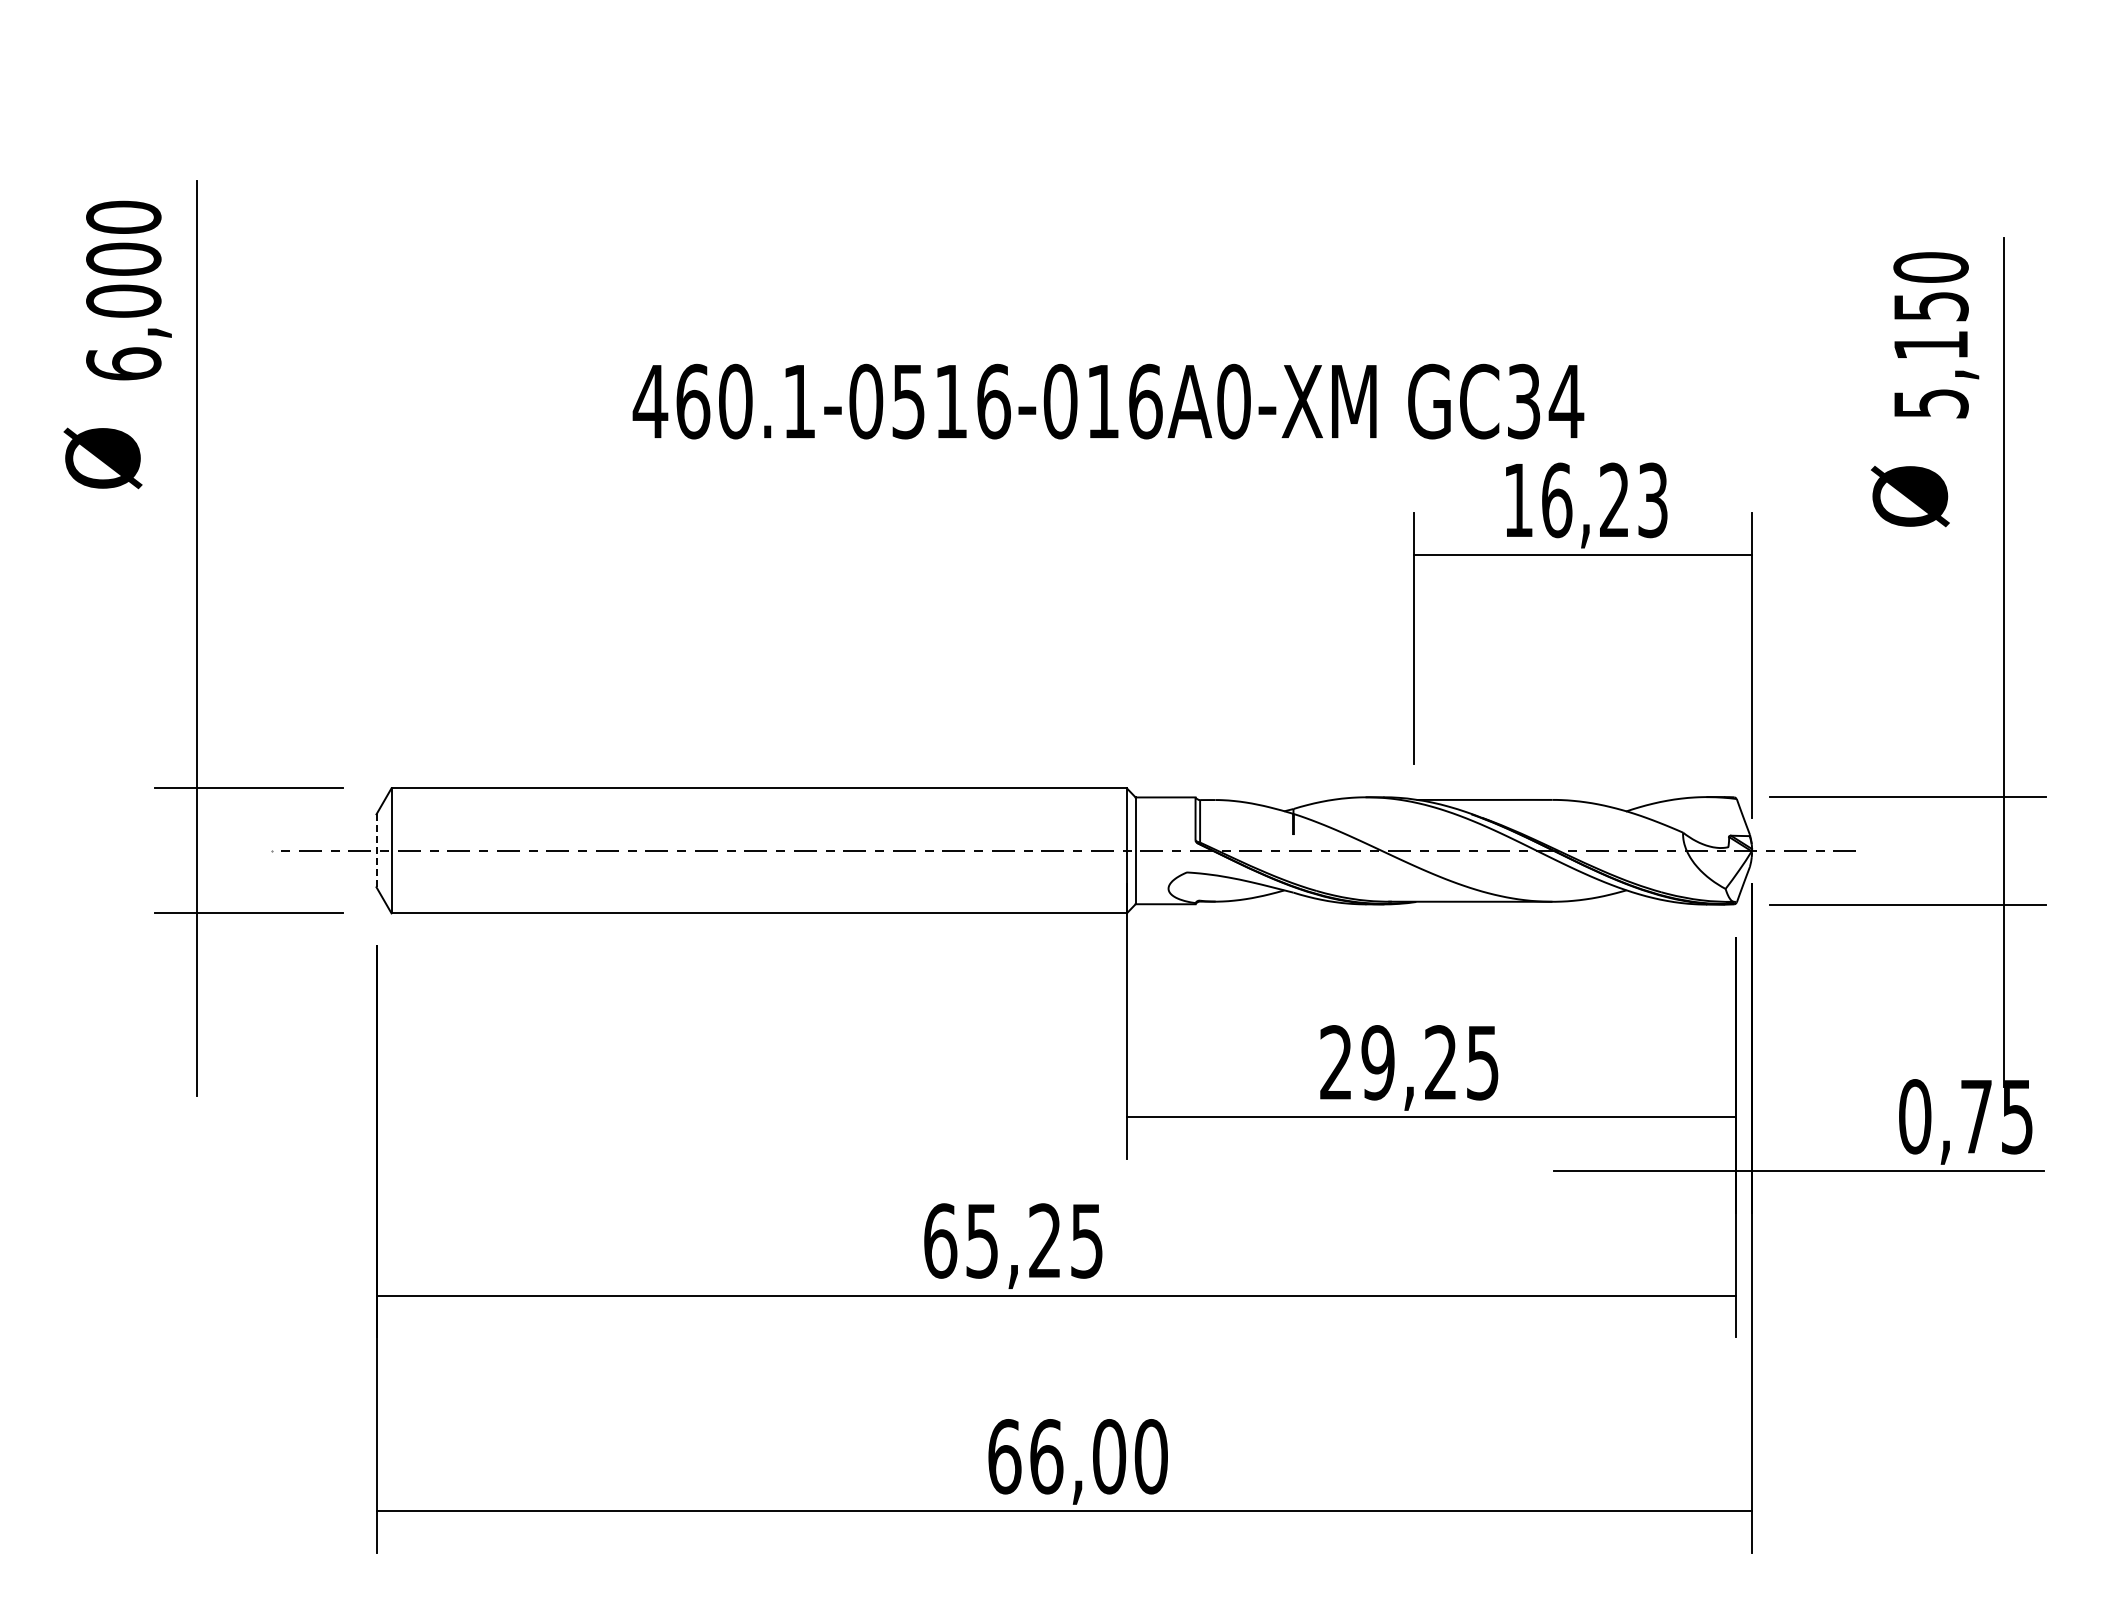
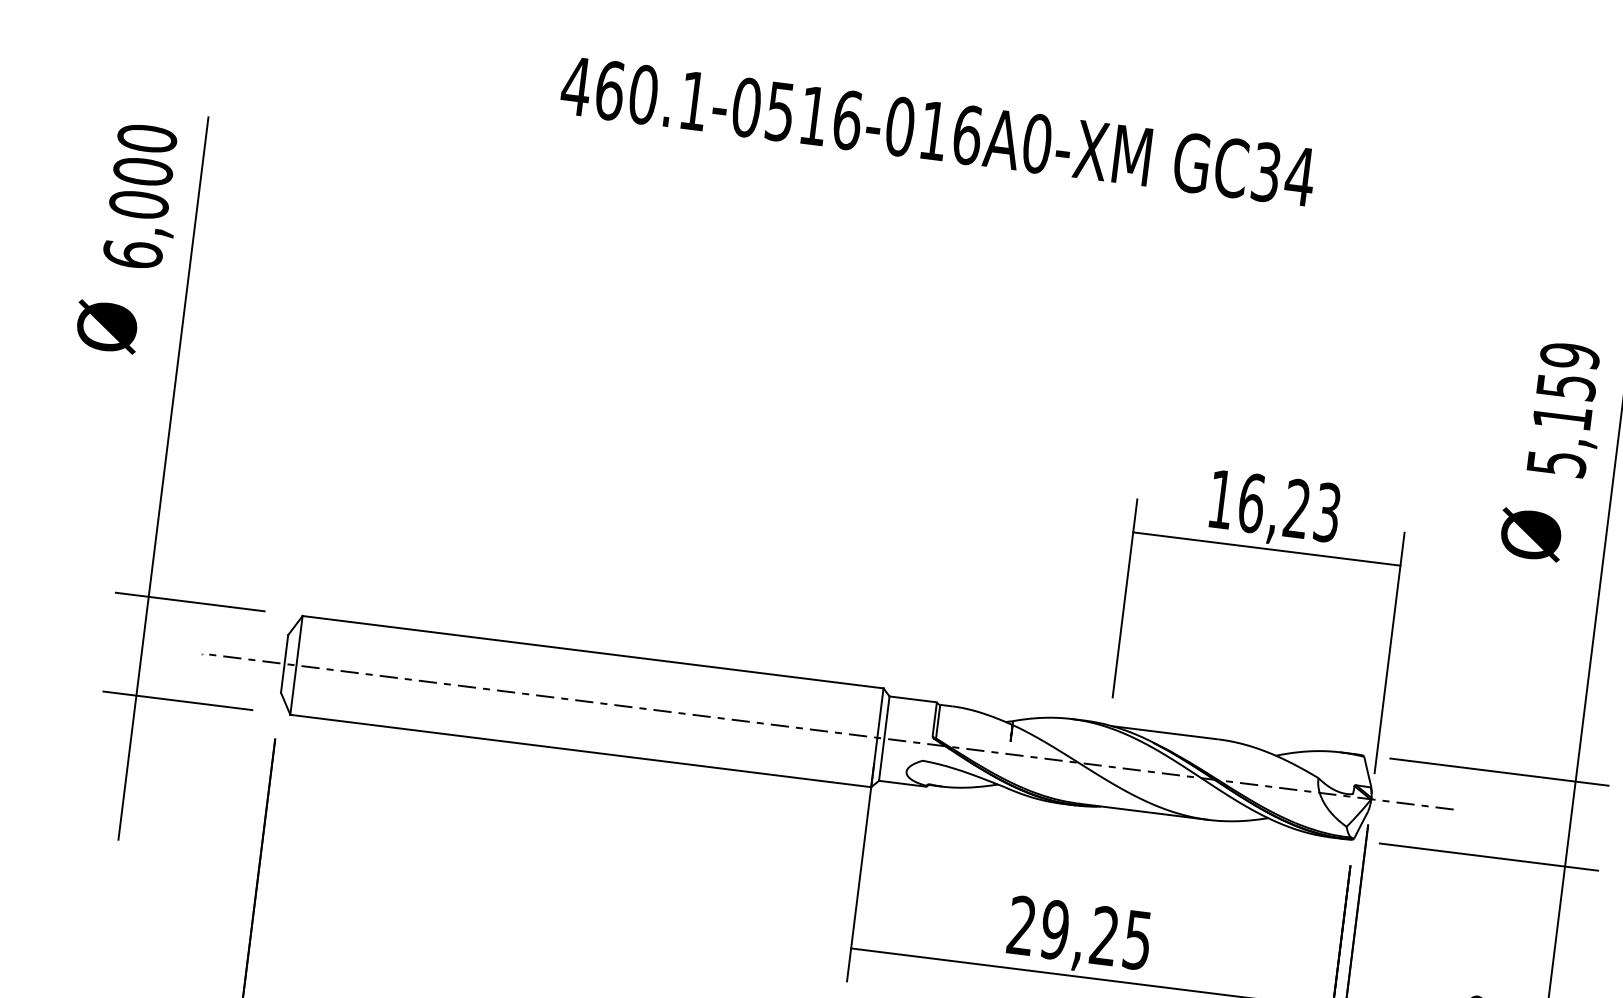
text: (1930, 267) -> (1569, 356), 5,150 -> 5,159
text: (1108, 401) -> (938, 131), moved
line: (376, 851) -> (284, 664), dashed -> solid

